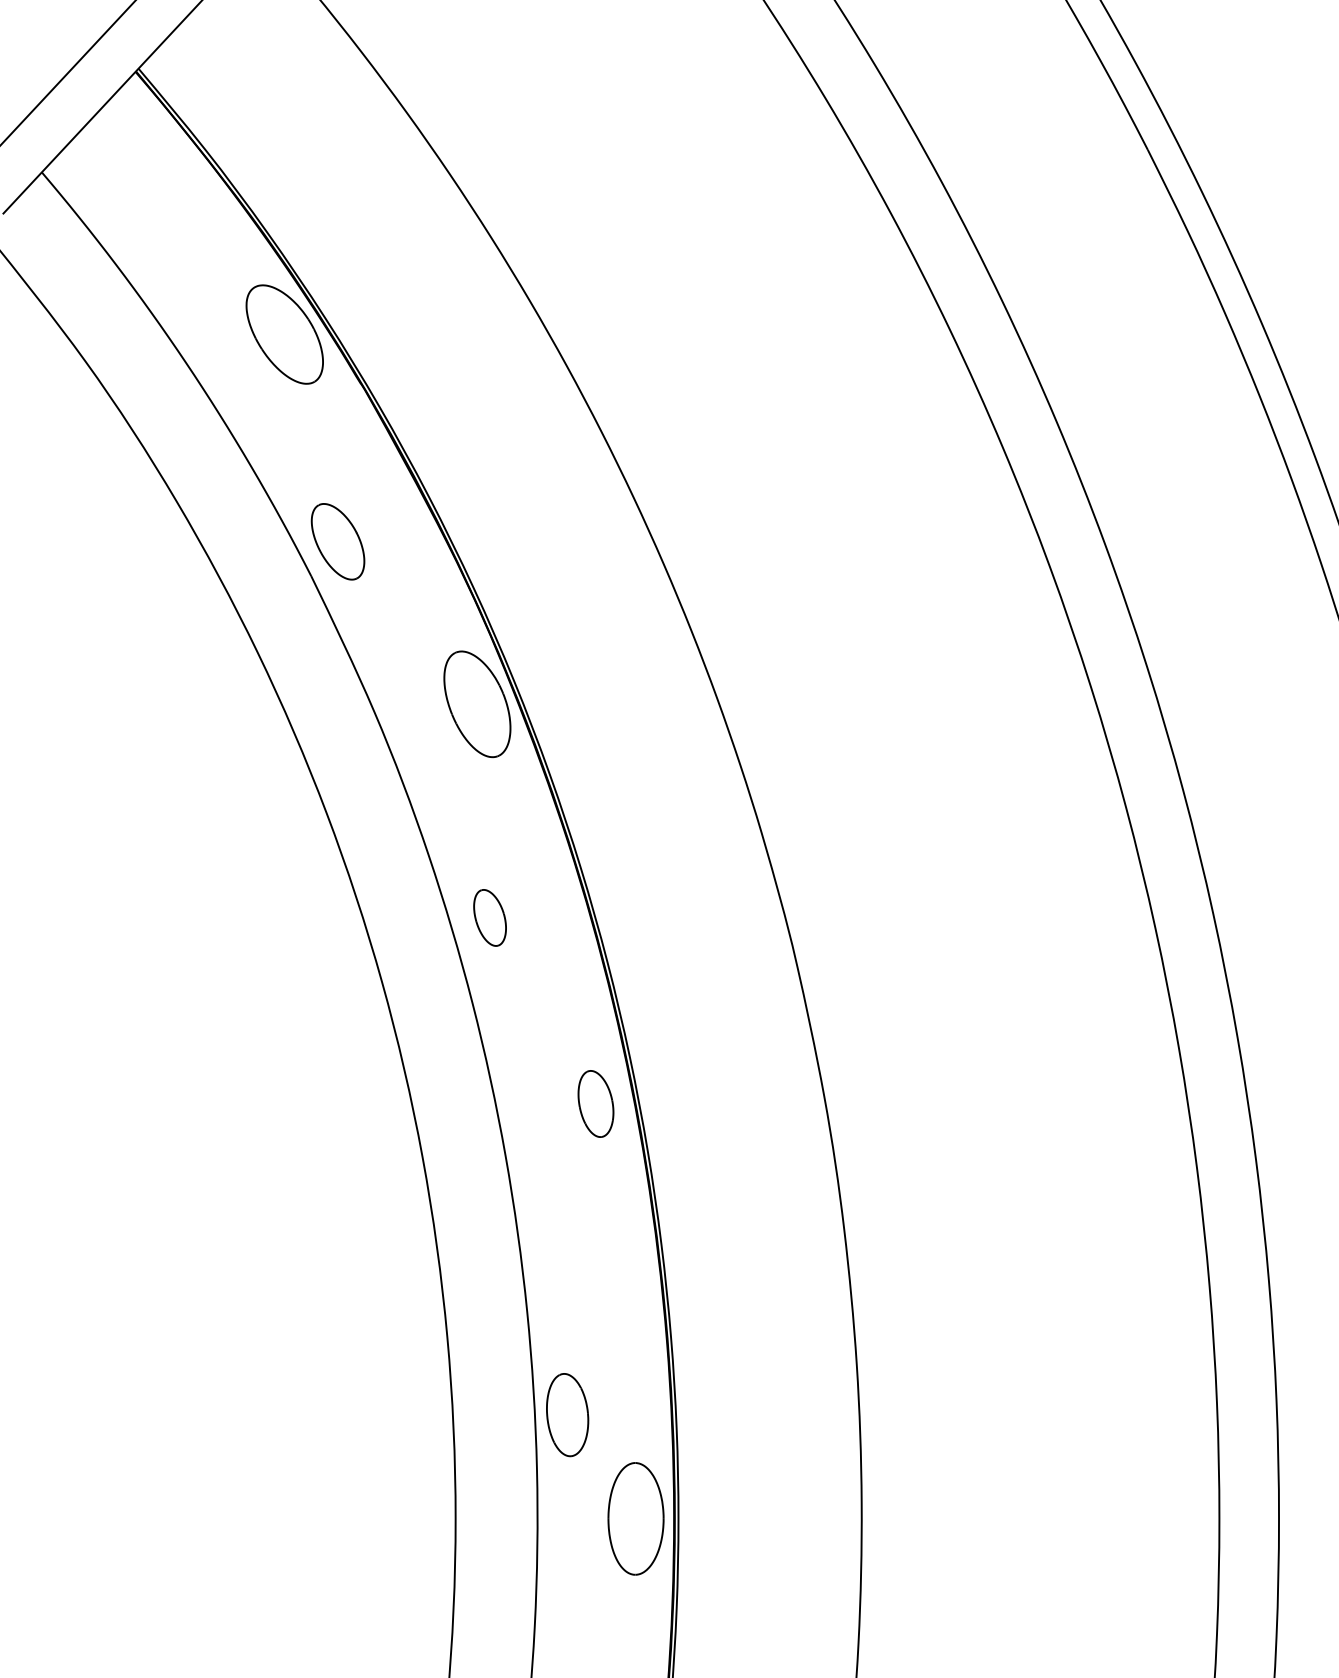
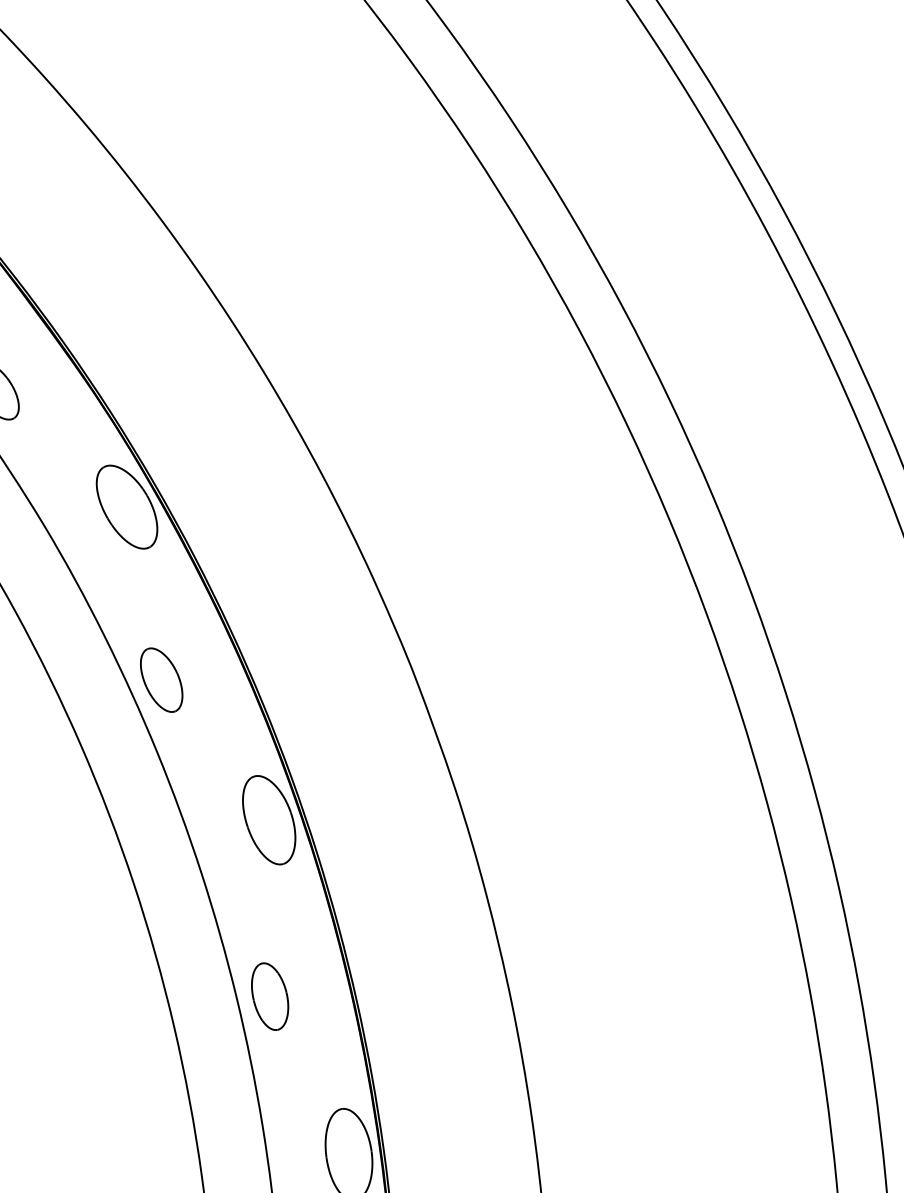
part: (489, 917) -> (161, 679), size x1.43
part: (595, 1103) -> (268, 819), size x1.67
part: (567, 1415) -> (270, 996), moved

